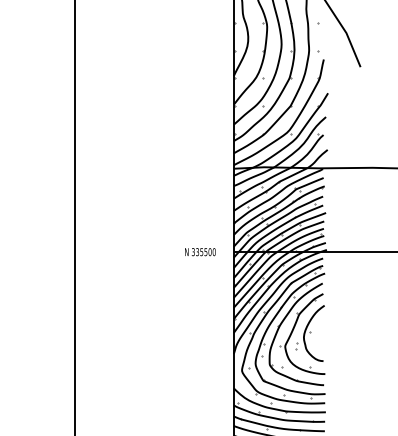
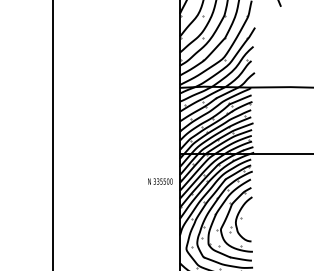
text: (200, 252) -> (160, 181), moved

